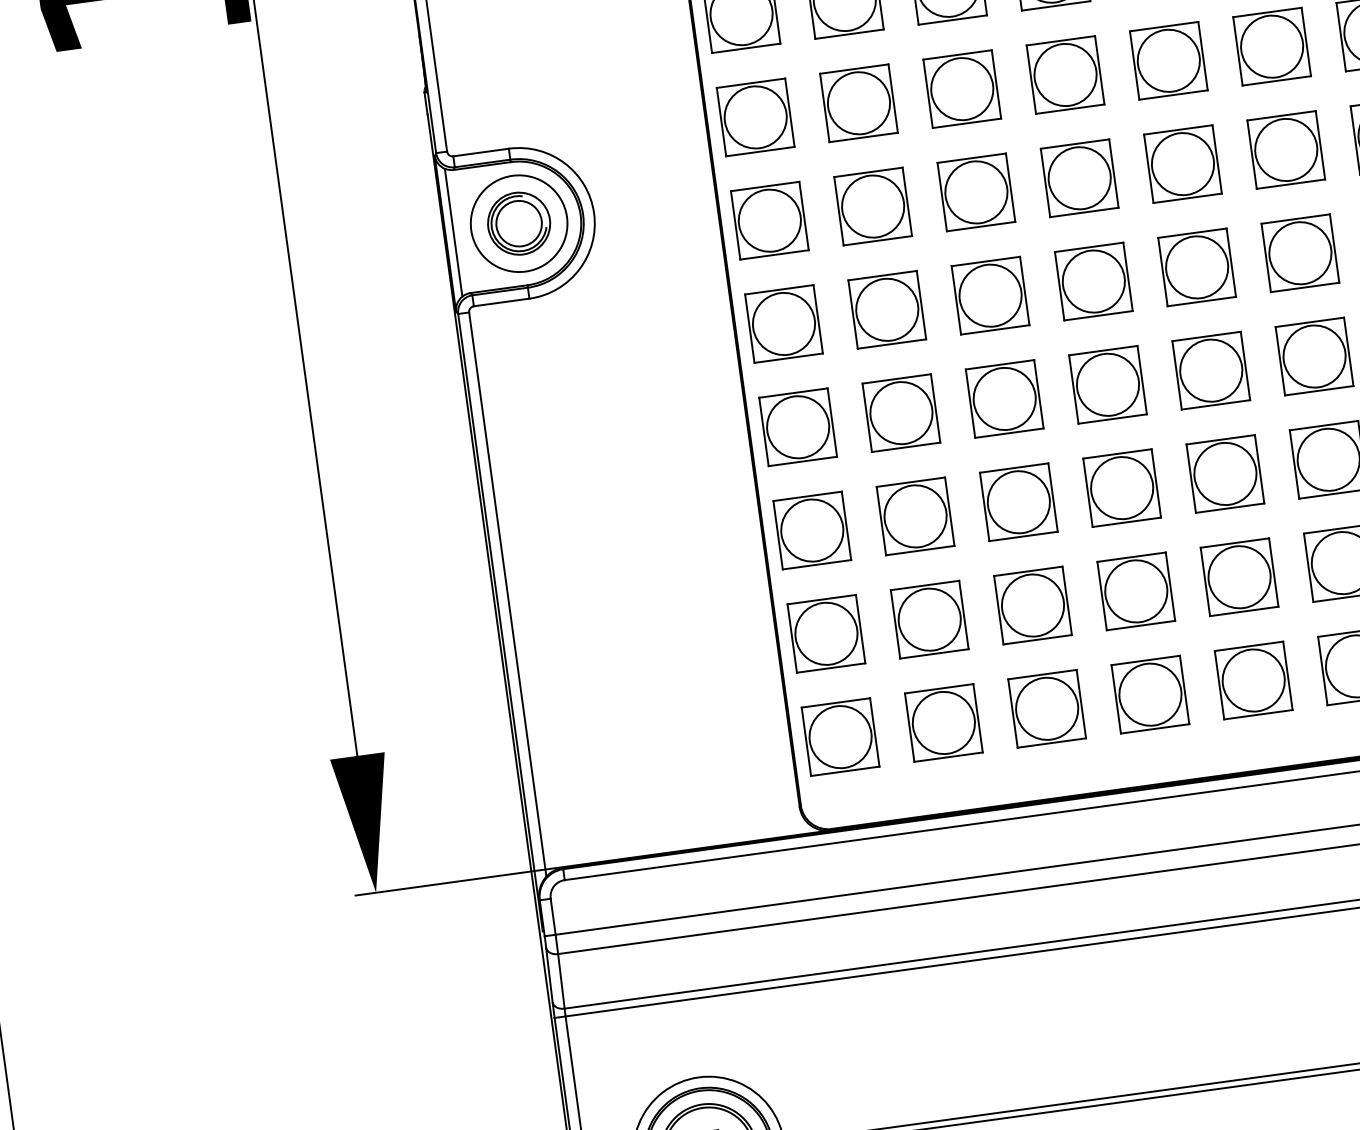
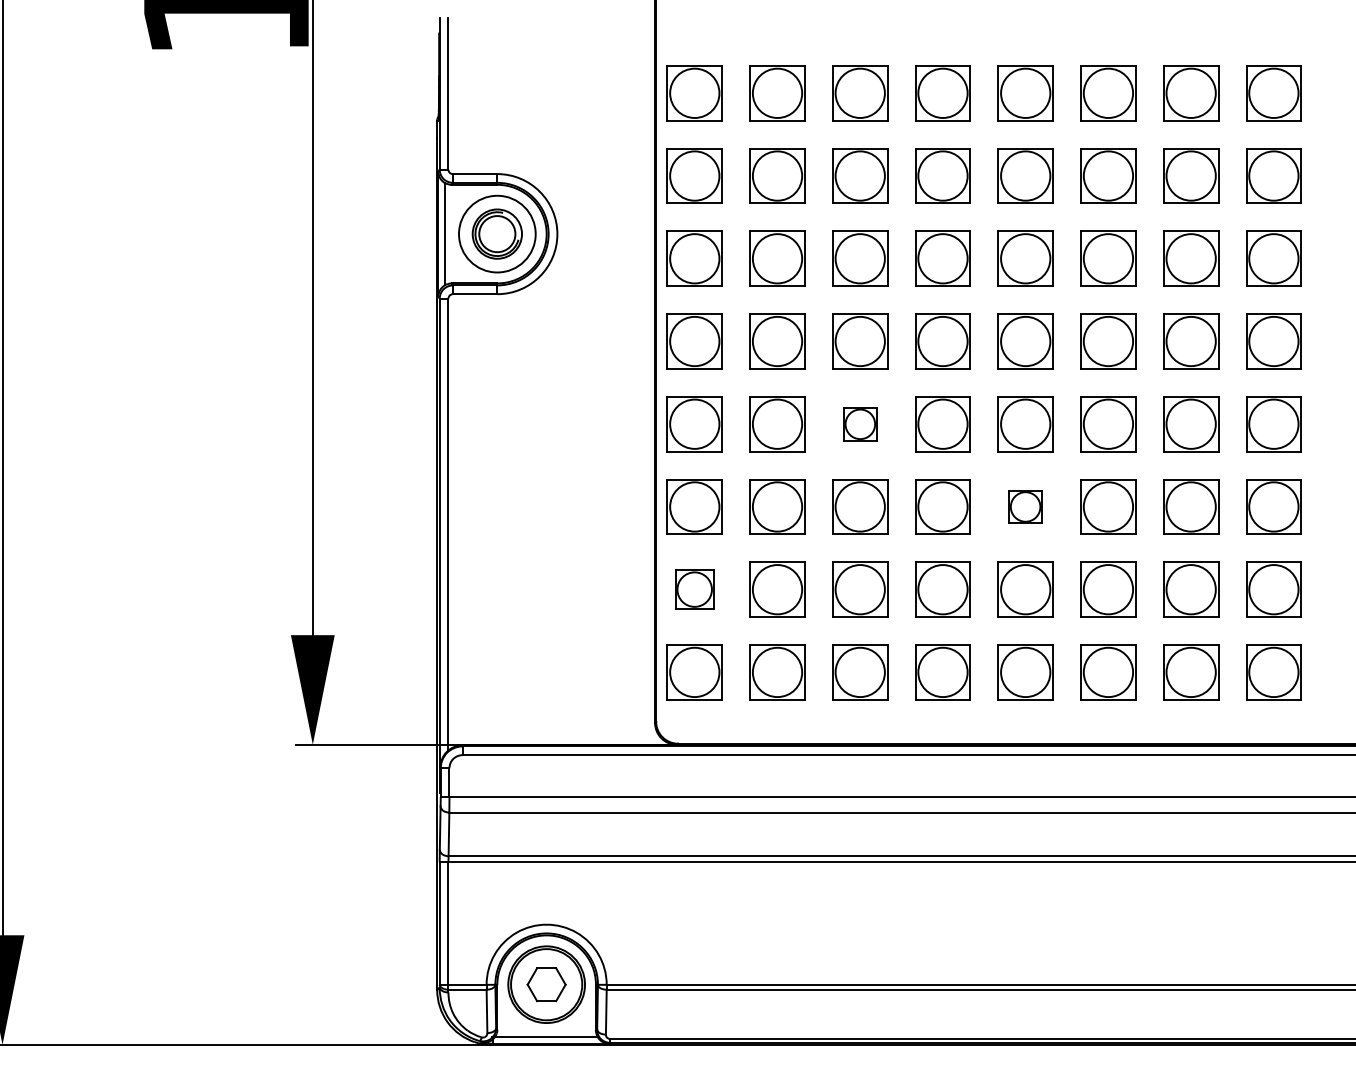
part: (1005, 399) -> (860, 424), size x0.6
part: (1225, 473) -> (1025, 506), size x0.6
part: (826, 633) -> (694, 589), size x0.7

